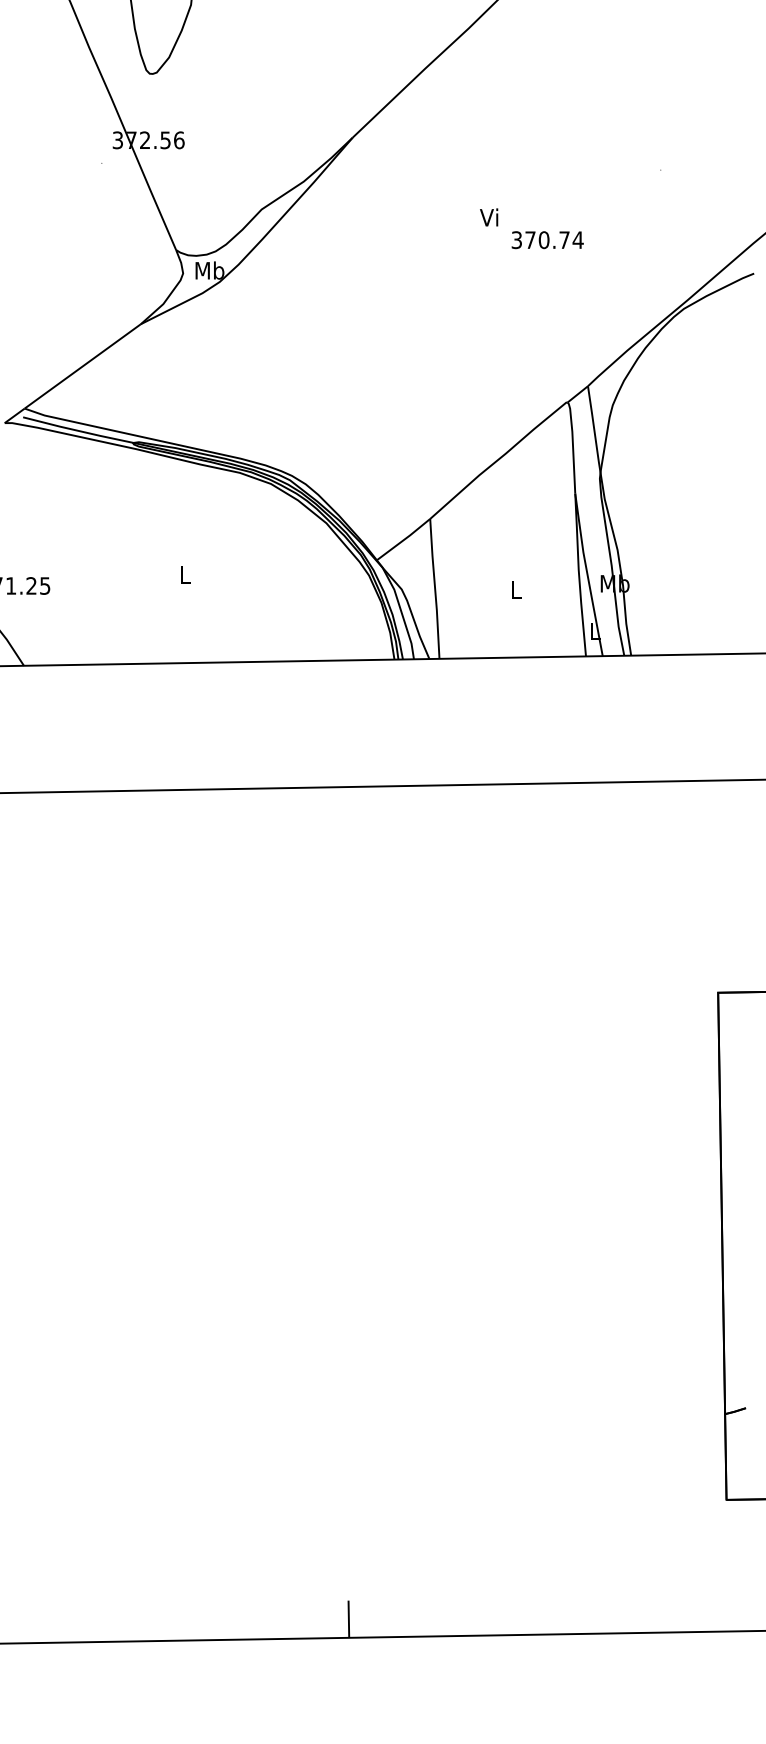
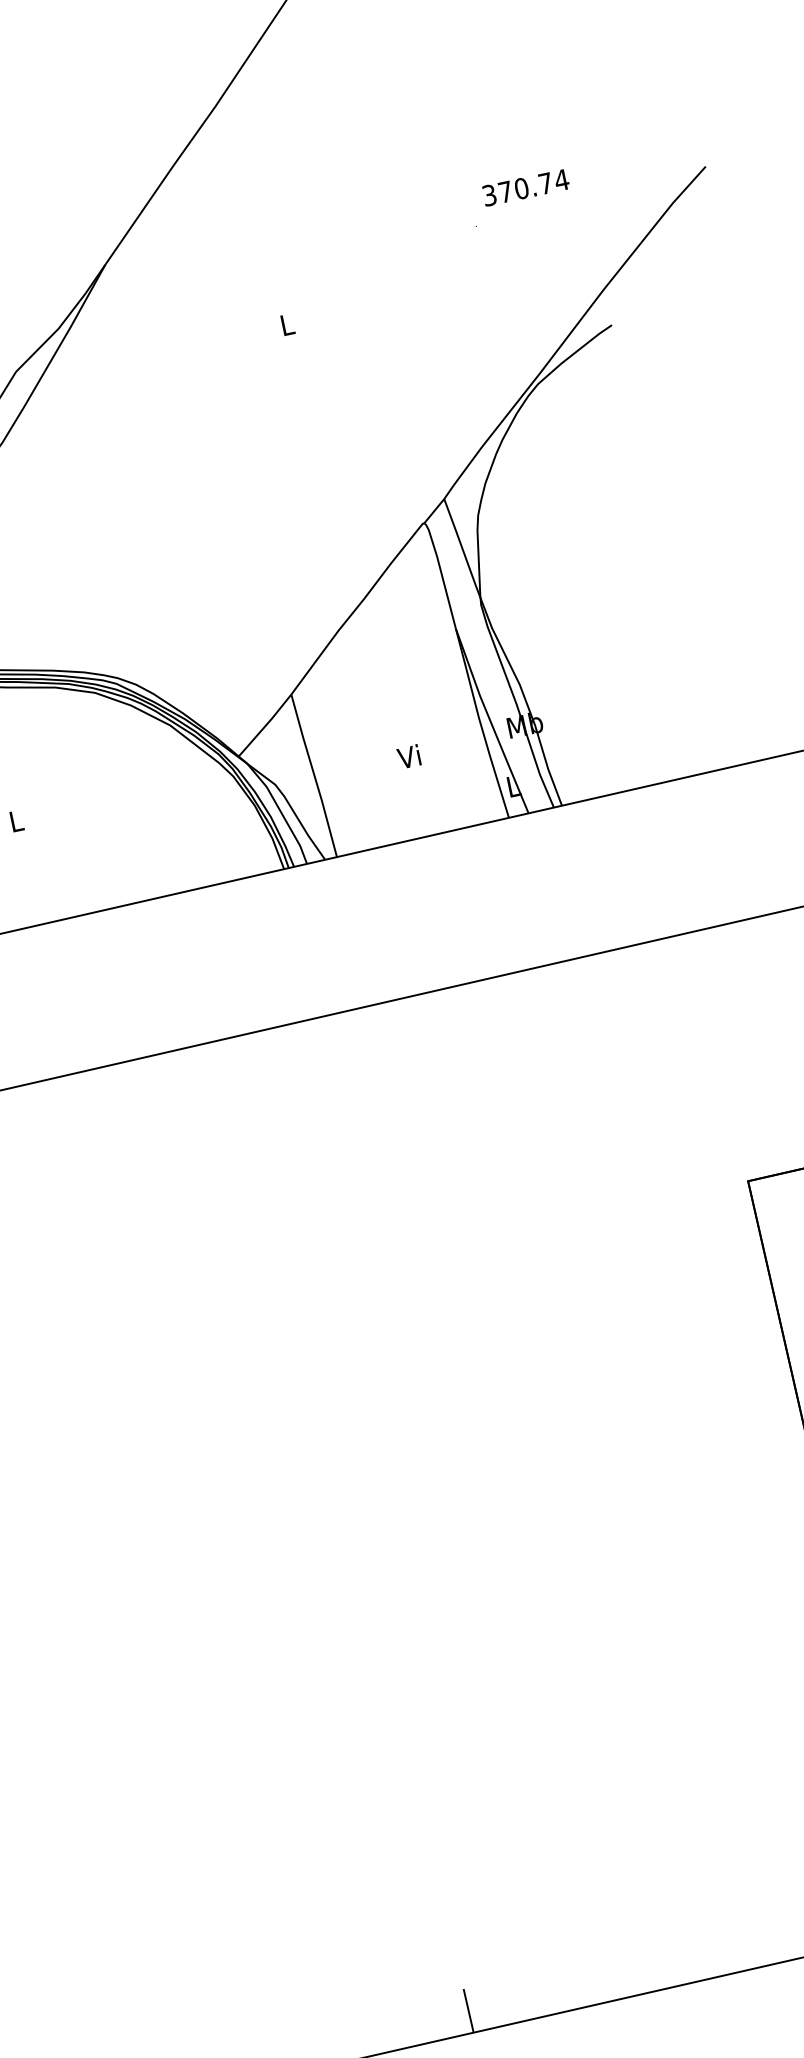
text: (489, 217) -> (286, 324), Vi -> L
text: (547, 240) -> (525, 188), moved
text: (515, 589) -> (409, 756), L -> Vi

